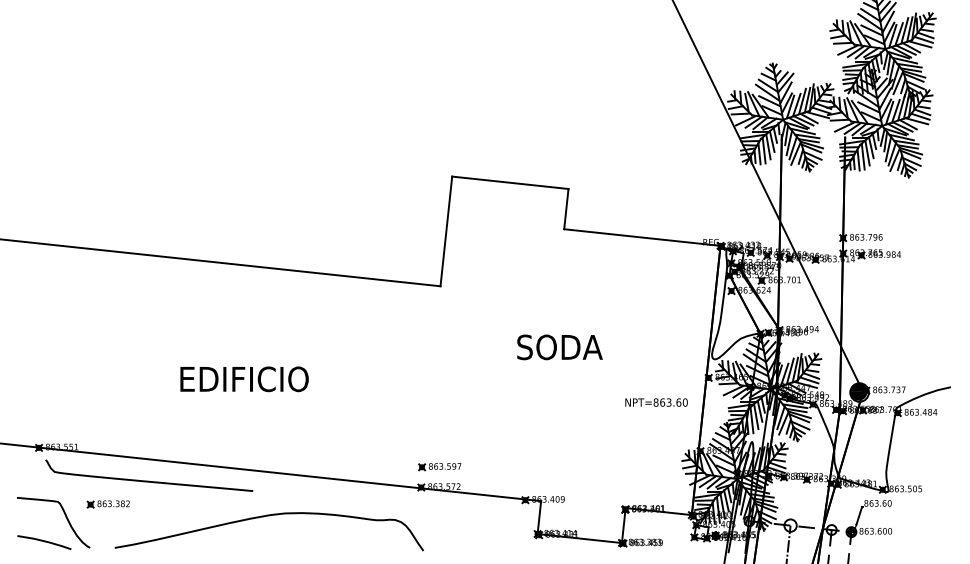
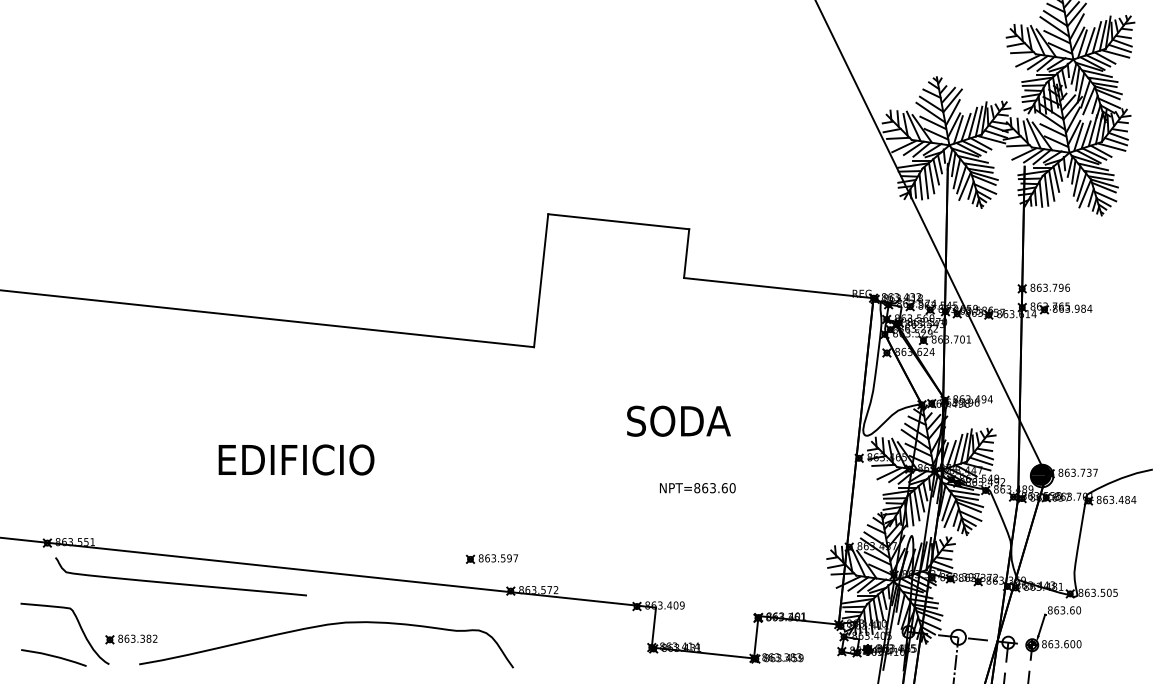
text: (656, 402) -> (697, 488), moved
part: (439, 467) -> (491, 559), moved
part: (107, 504) -> (130, 639), moved

